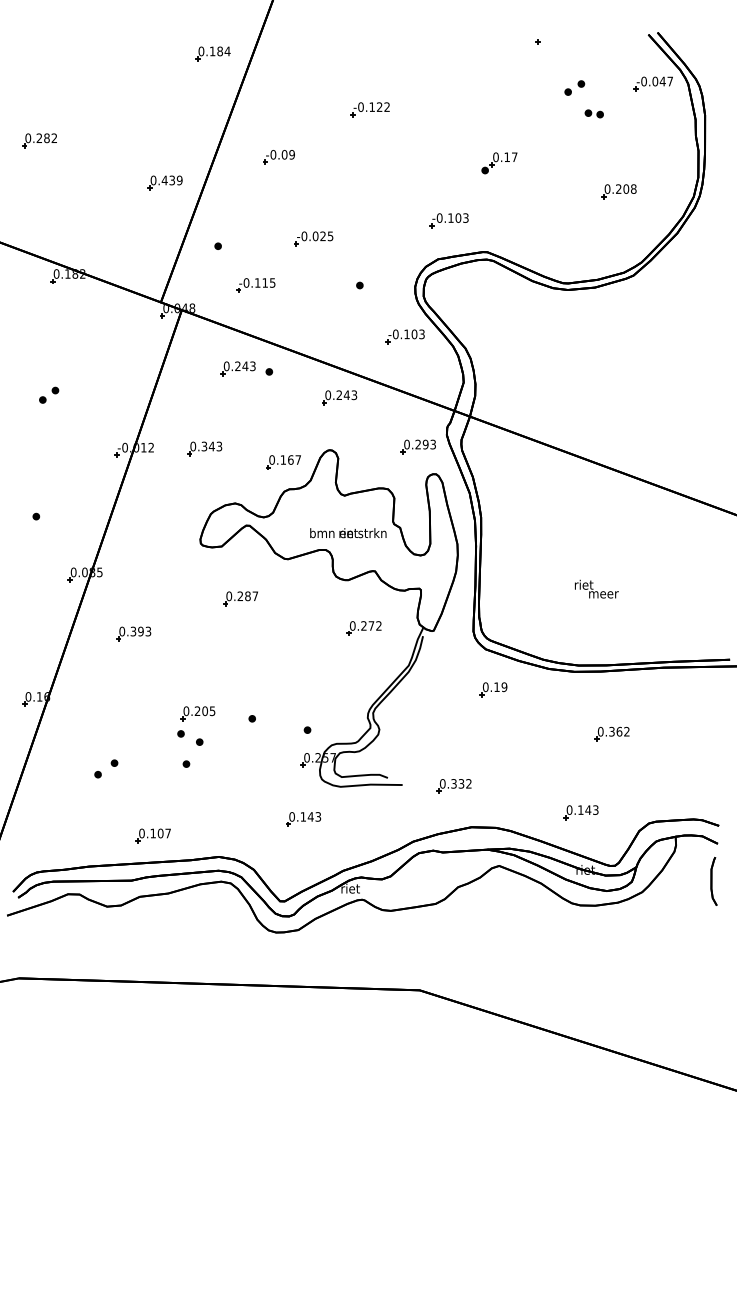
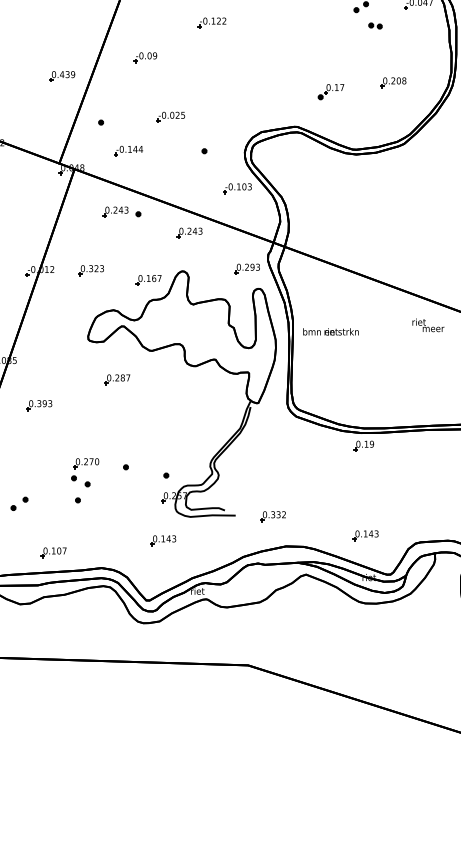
part: (499, 163) -> (331, 92), moved
part: (448, 220) -> (269, 103), removed
text: (268, 282) -> (137, 149), -0.115 -> -0.144
text: (211, 446) -> (96, 268), 0.343 -> 0.323
text: (348, 533) -> (331, 332), moved
text: (596, 588) -> (428, 324), moved
part: (363, 628) -> (207, 401), removed
part: (493, 689) -> (363, 445), moved
text: (208, 711) -> (94, 461), 0.205 -> 0.270
part: (611, 733) -> (388, 478), removed

